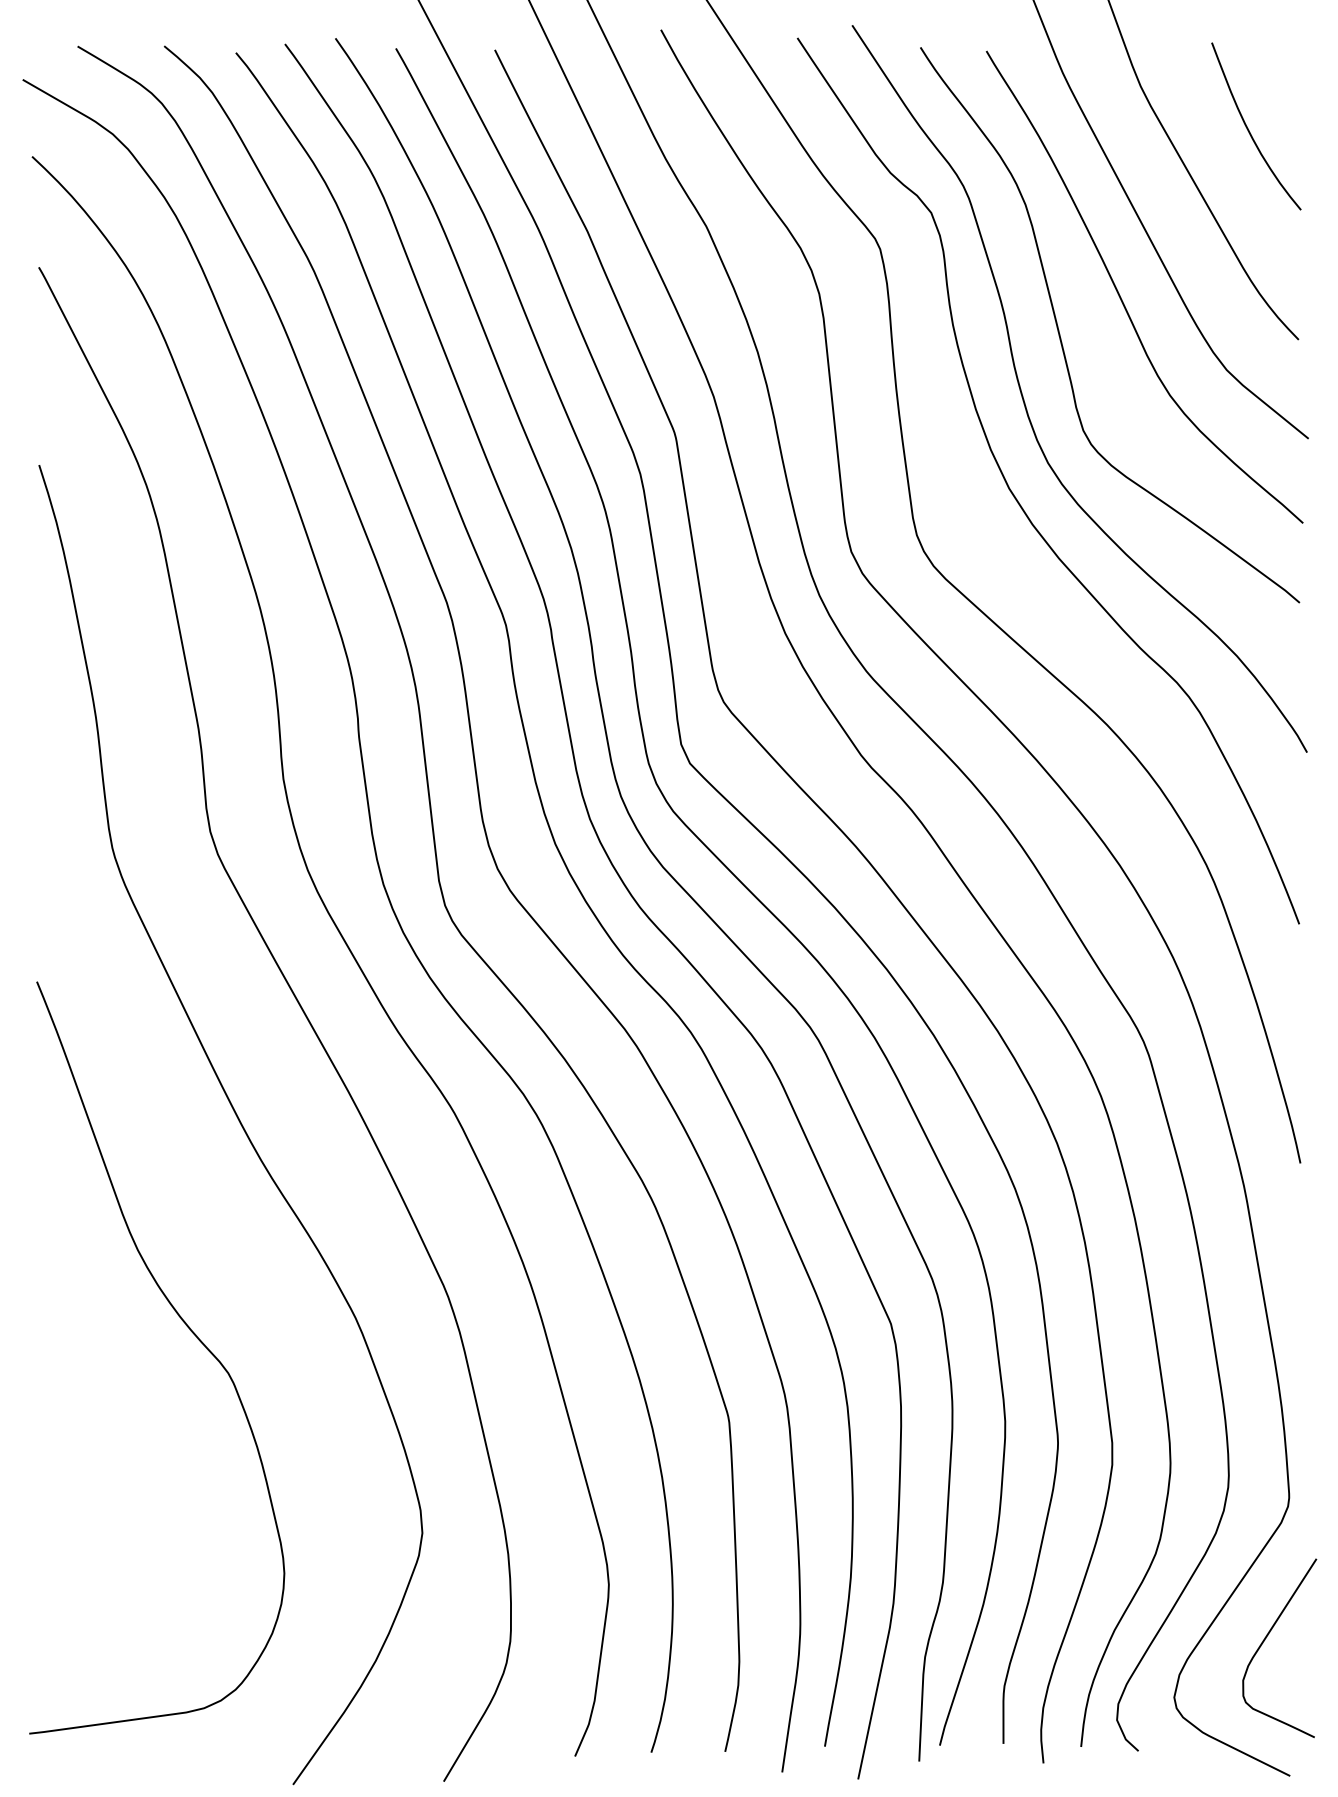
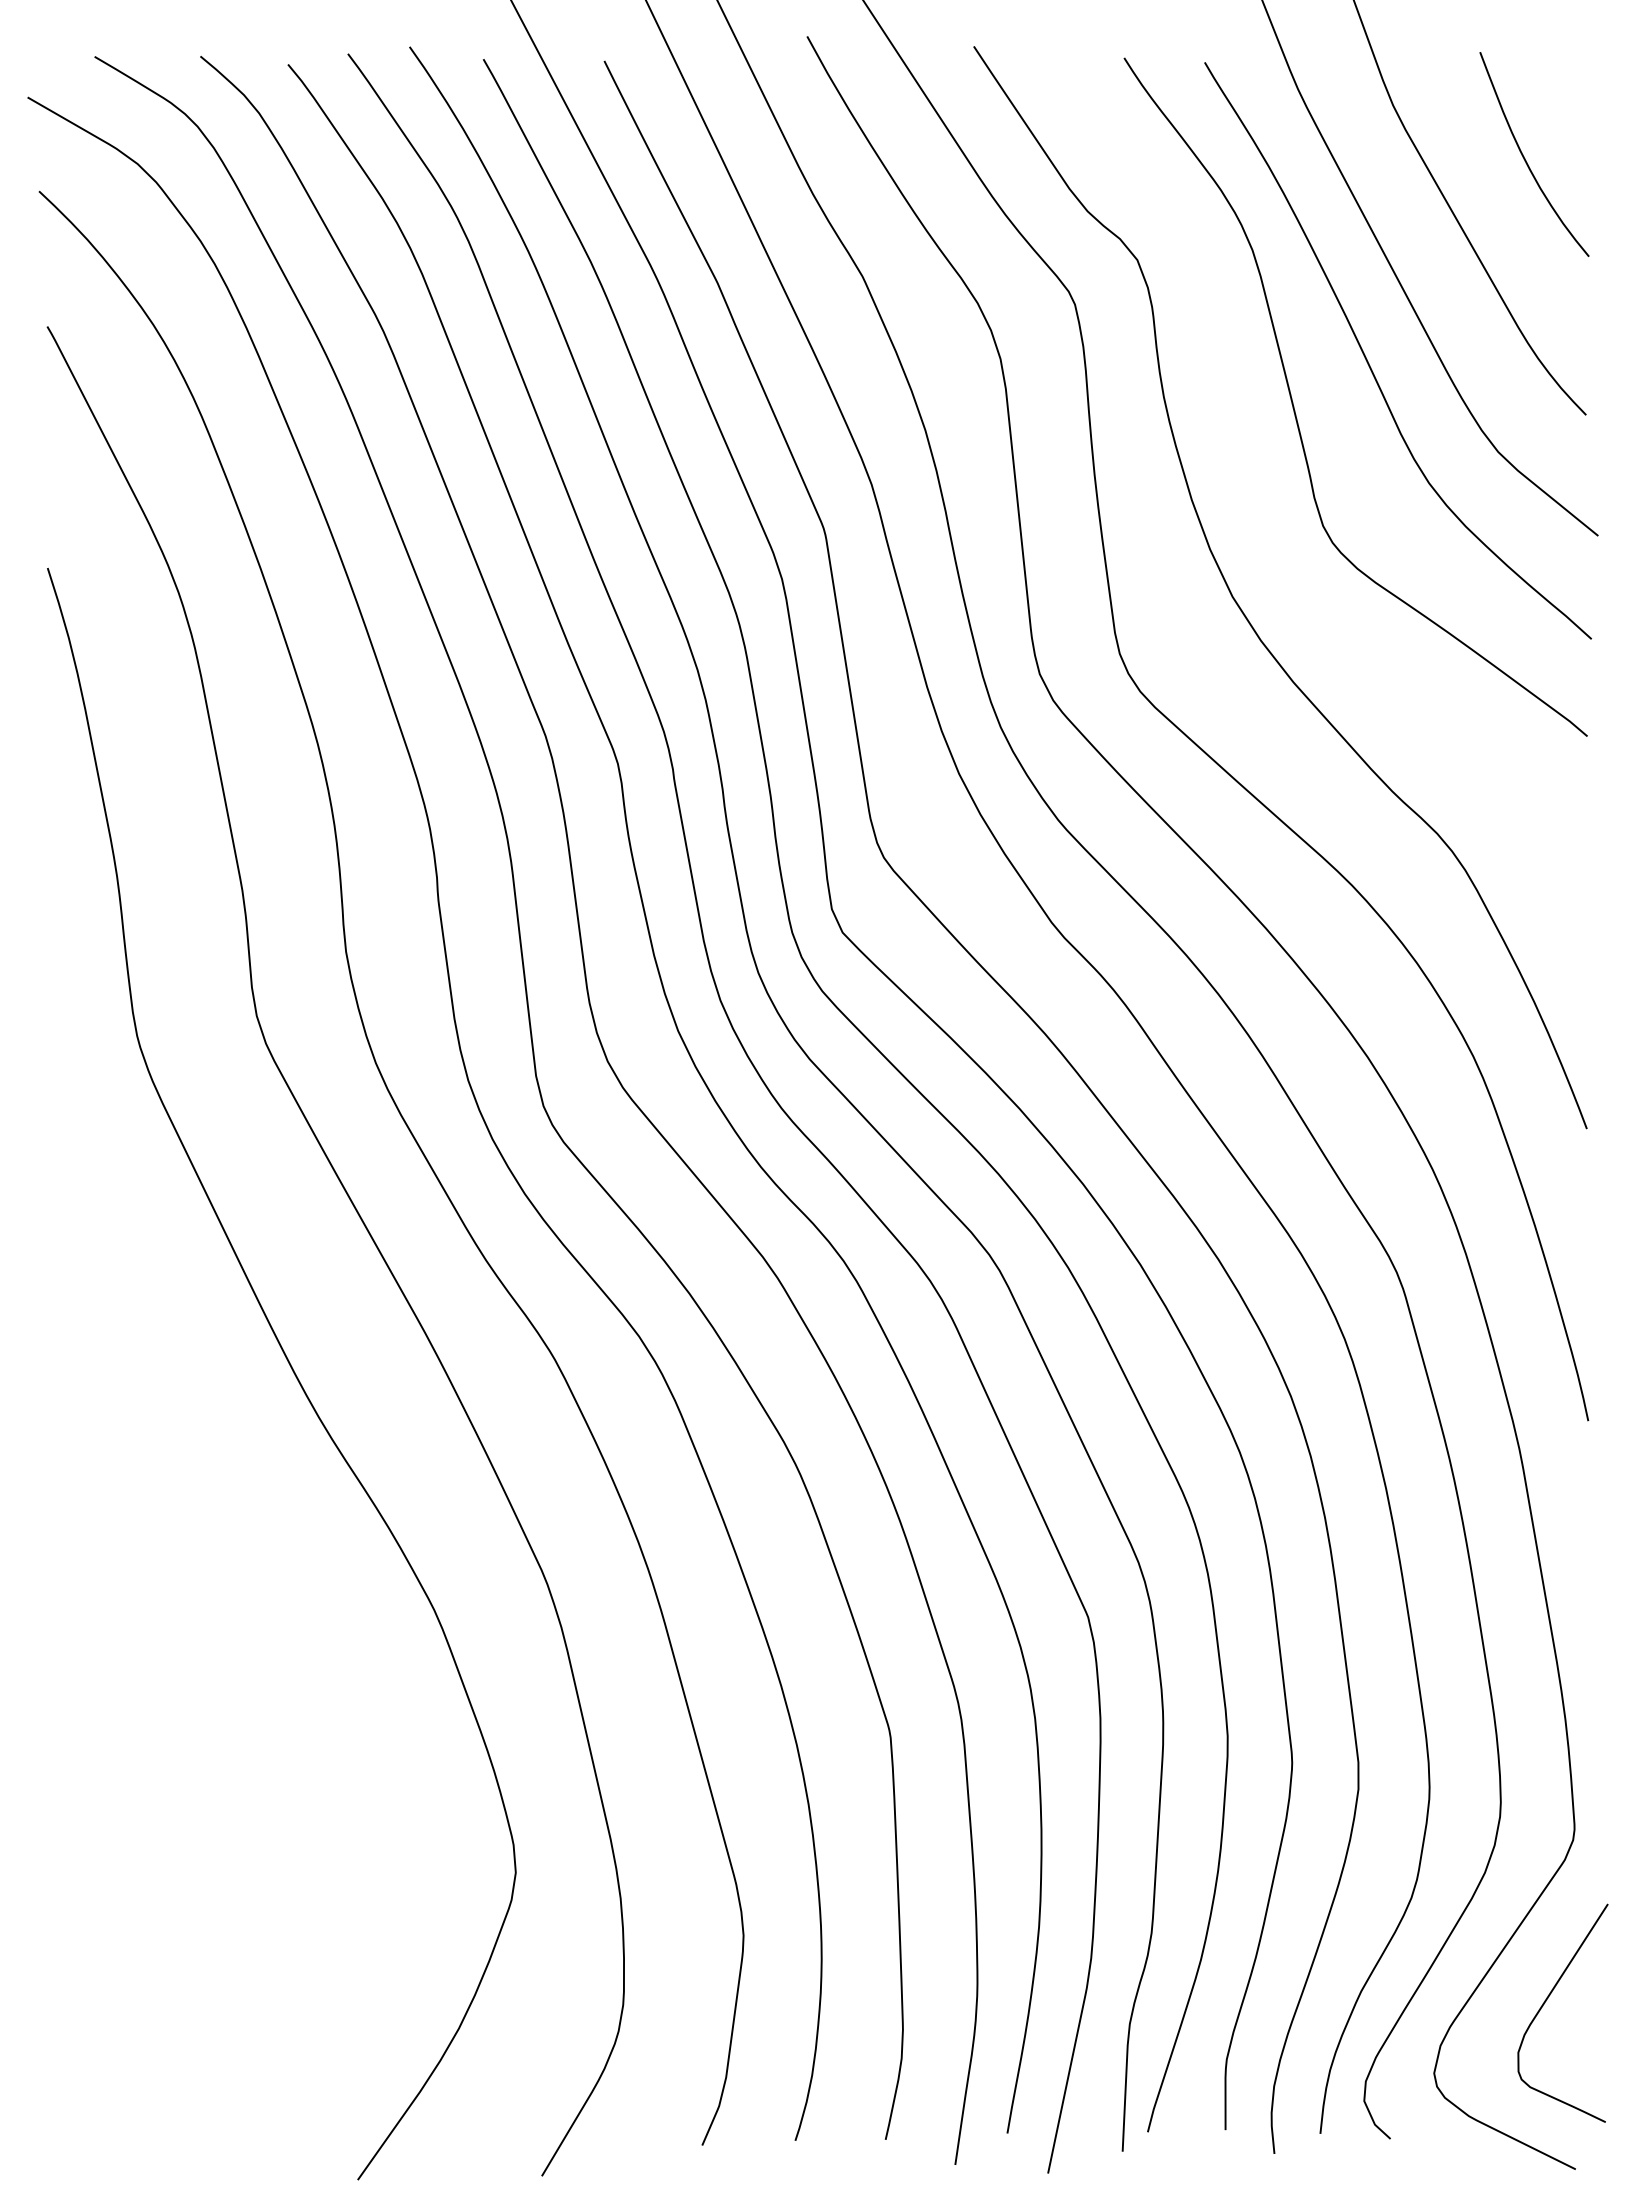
curve: (1026, 406) -> (1253, 496), removed
curve: (188, 1329) -> (230, 1623), removed

